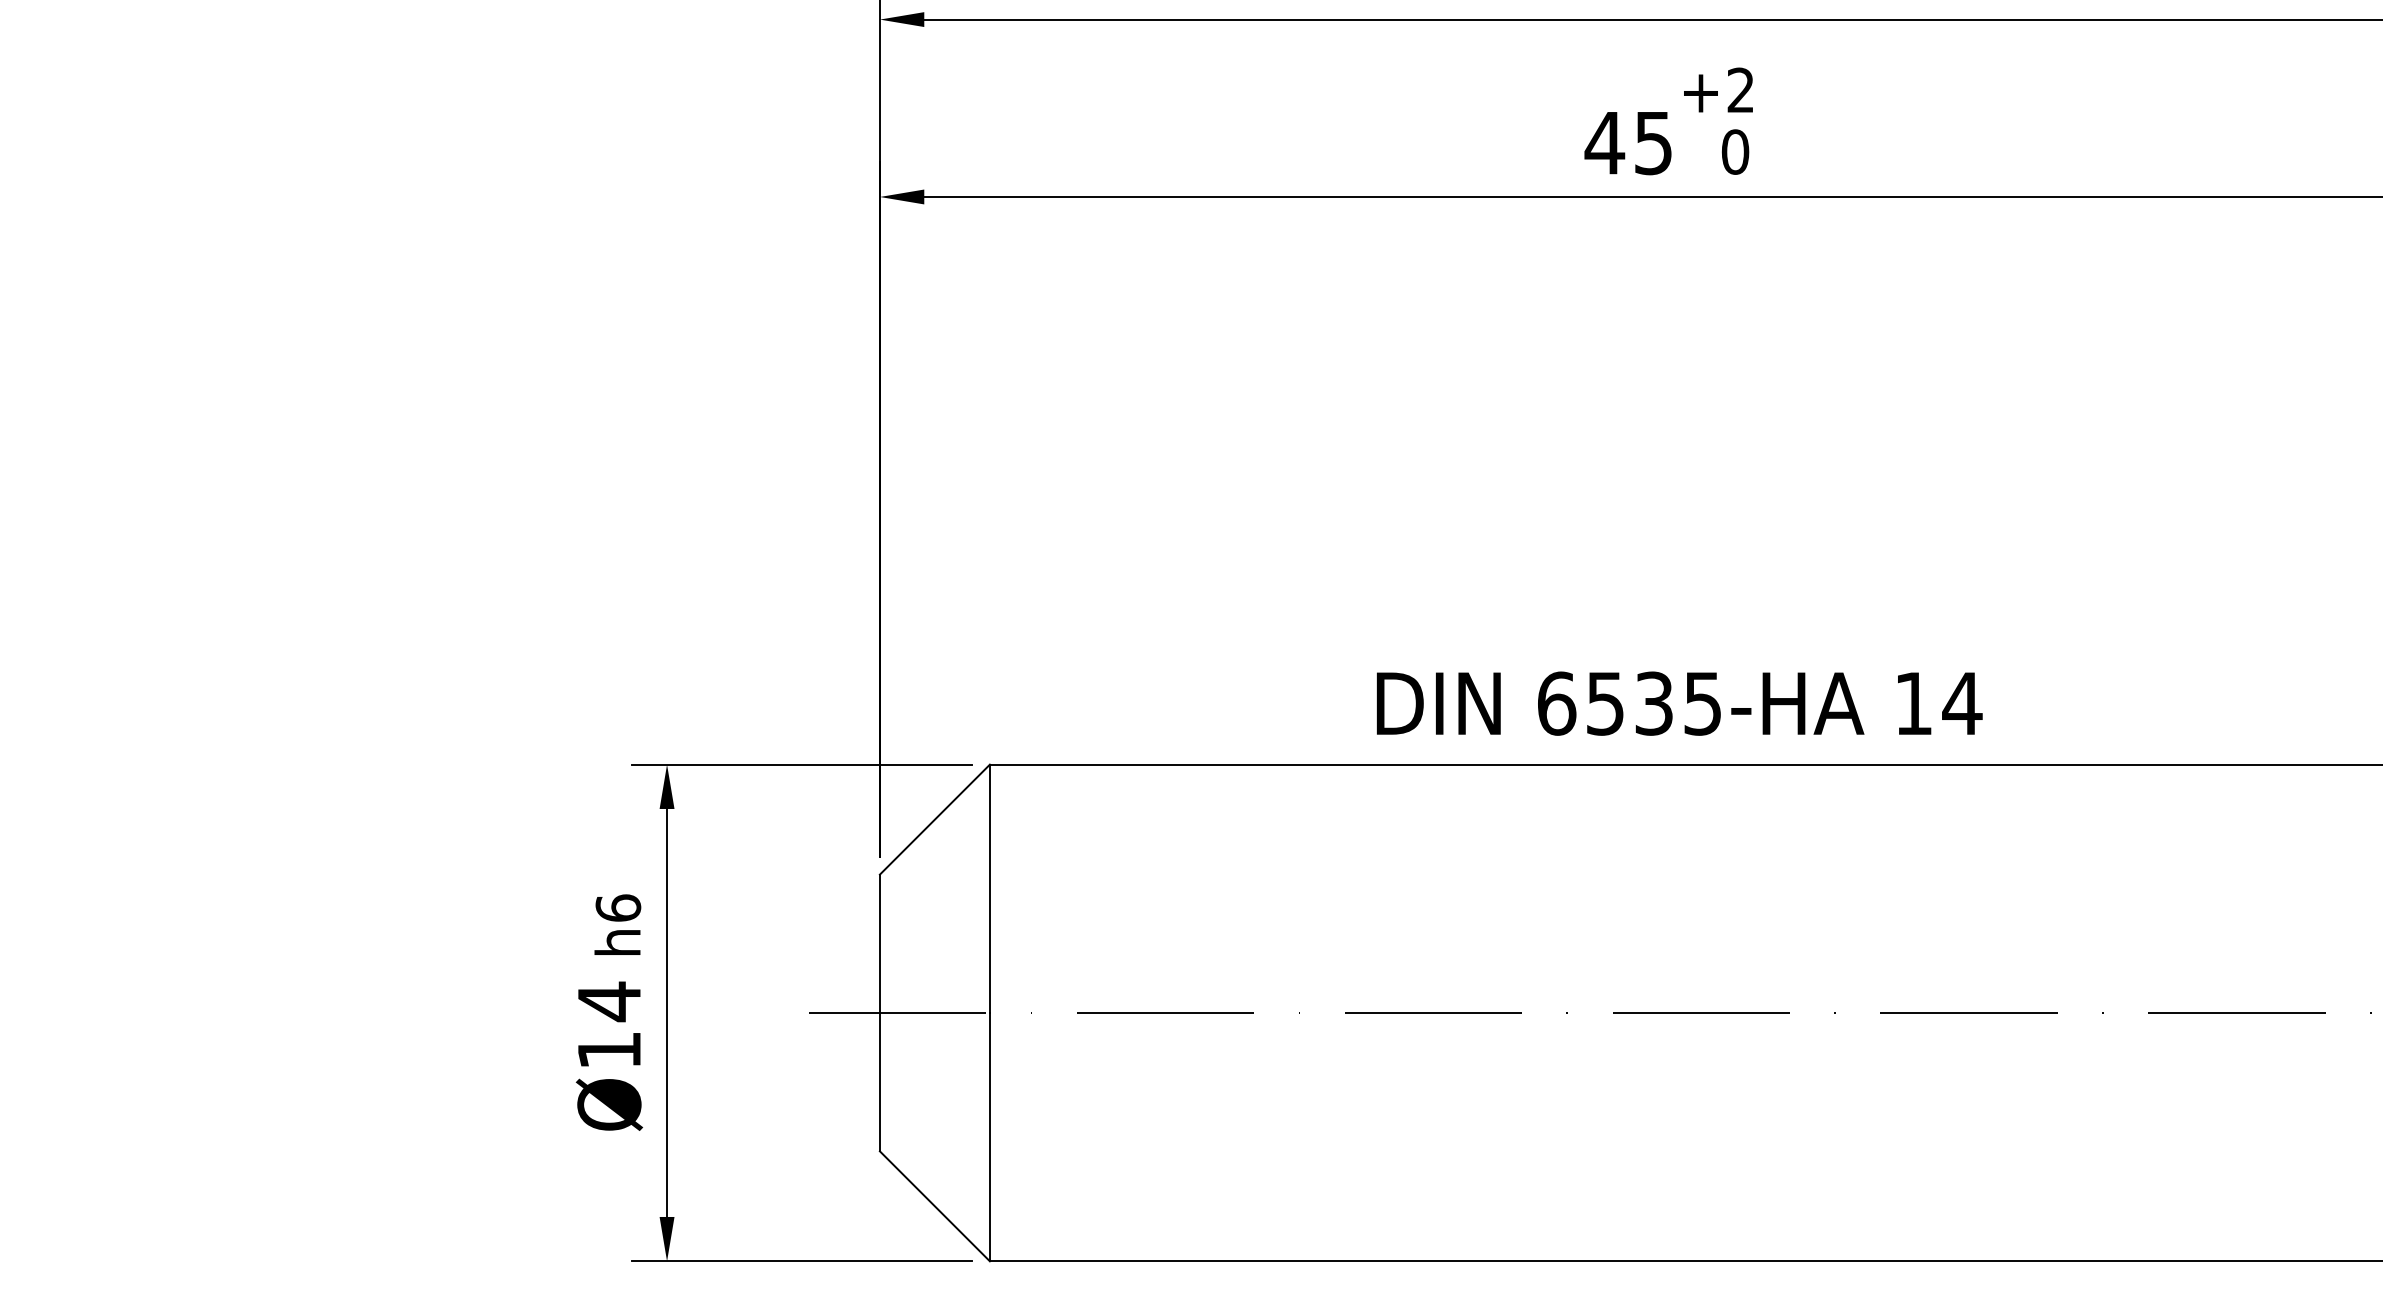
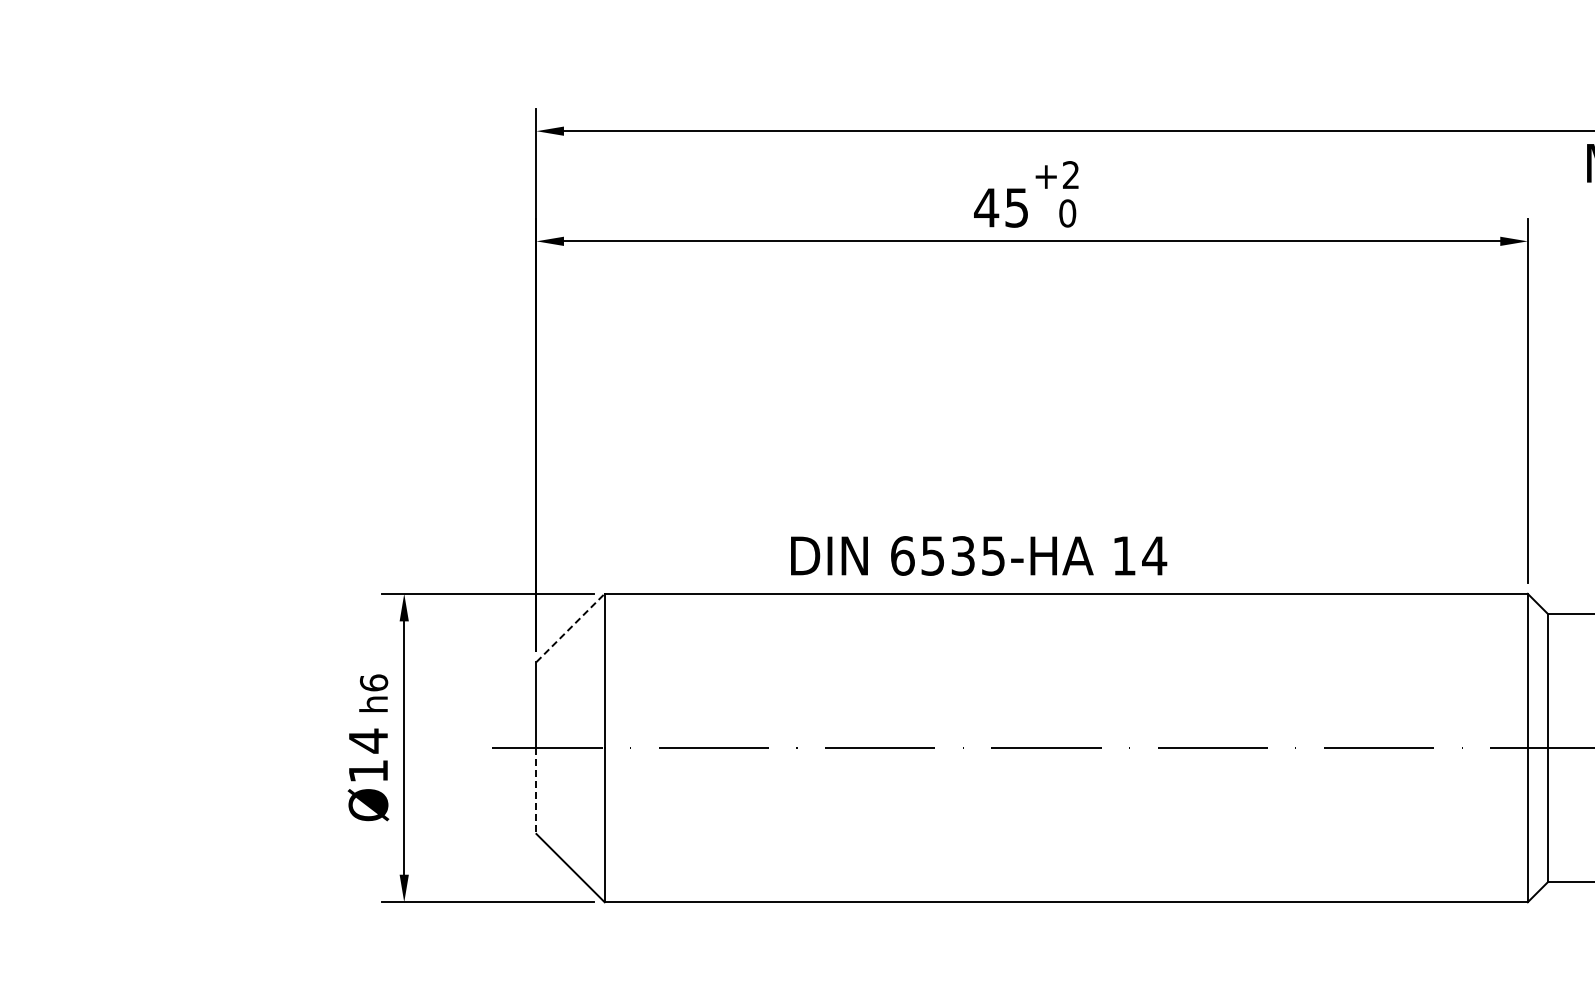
text: (1680, 702) -> (979, 555), moved
line: (934, 818) -> (570, 627), solid -> dashed
line: (880, 1082) -> (536, 791), solid -> dashed

